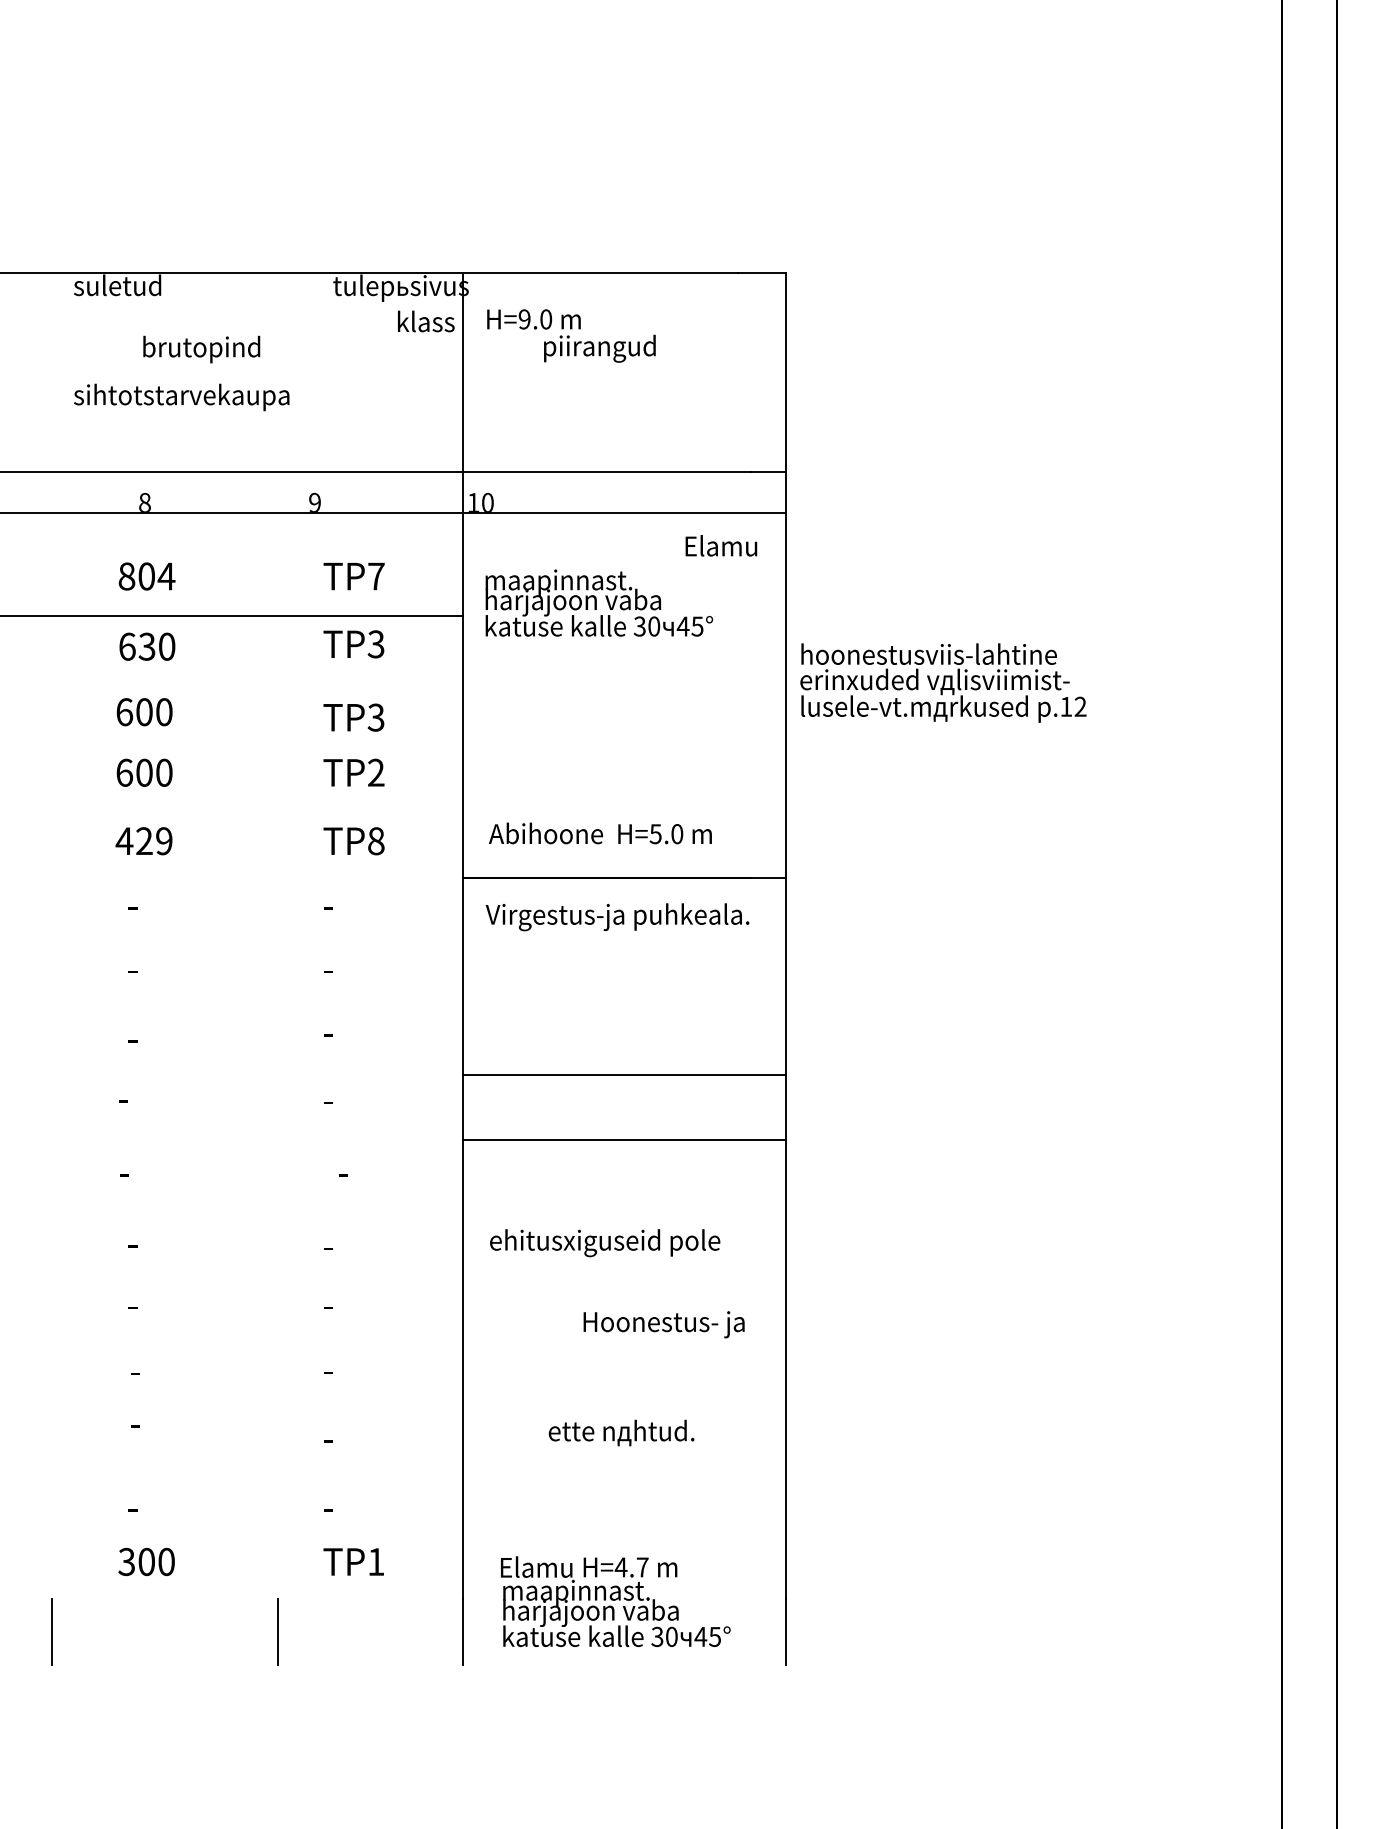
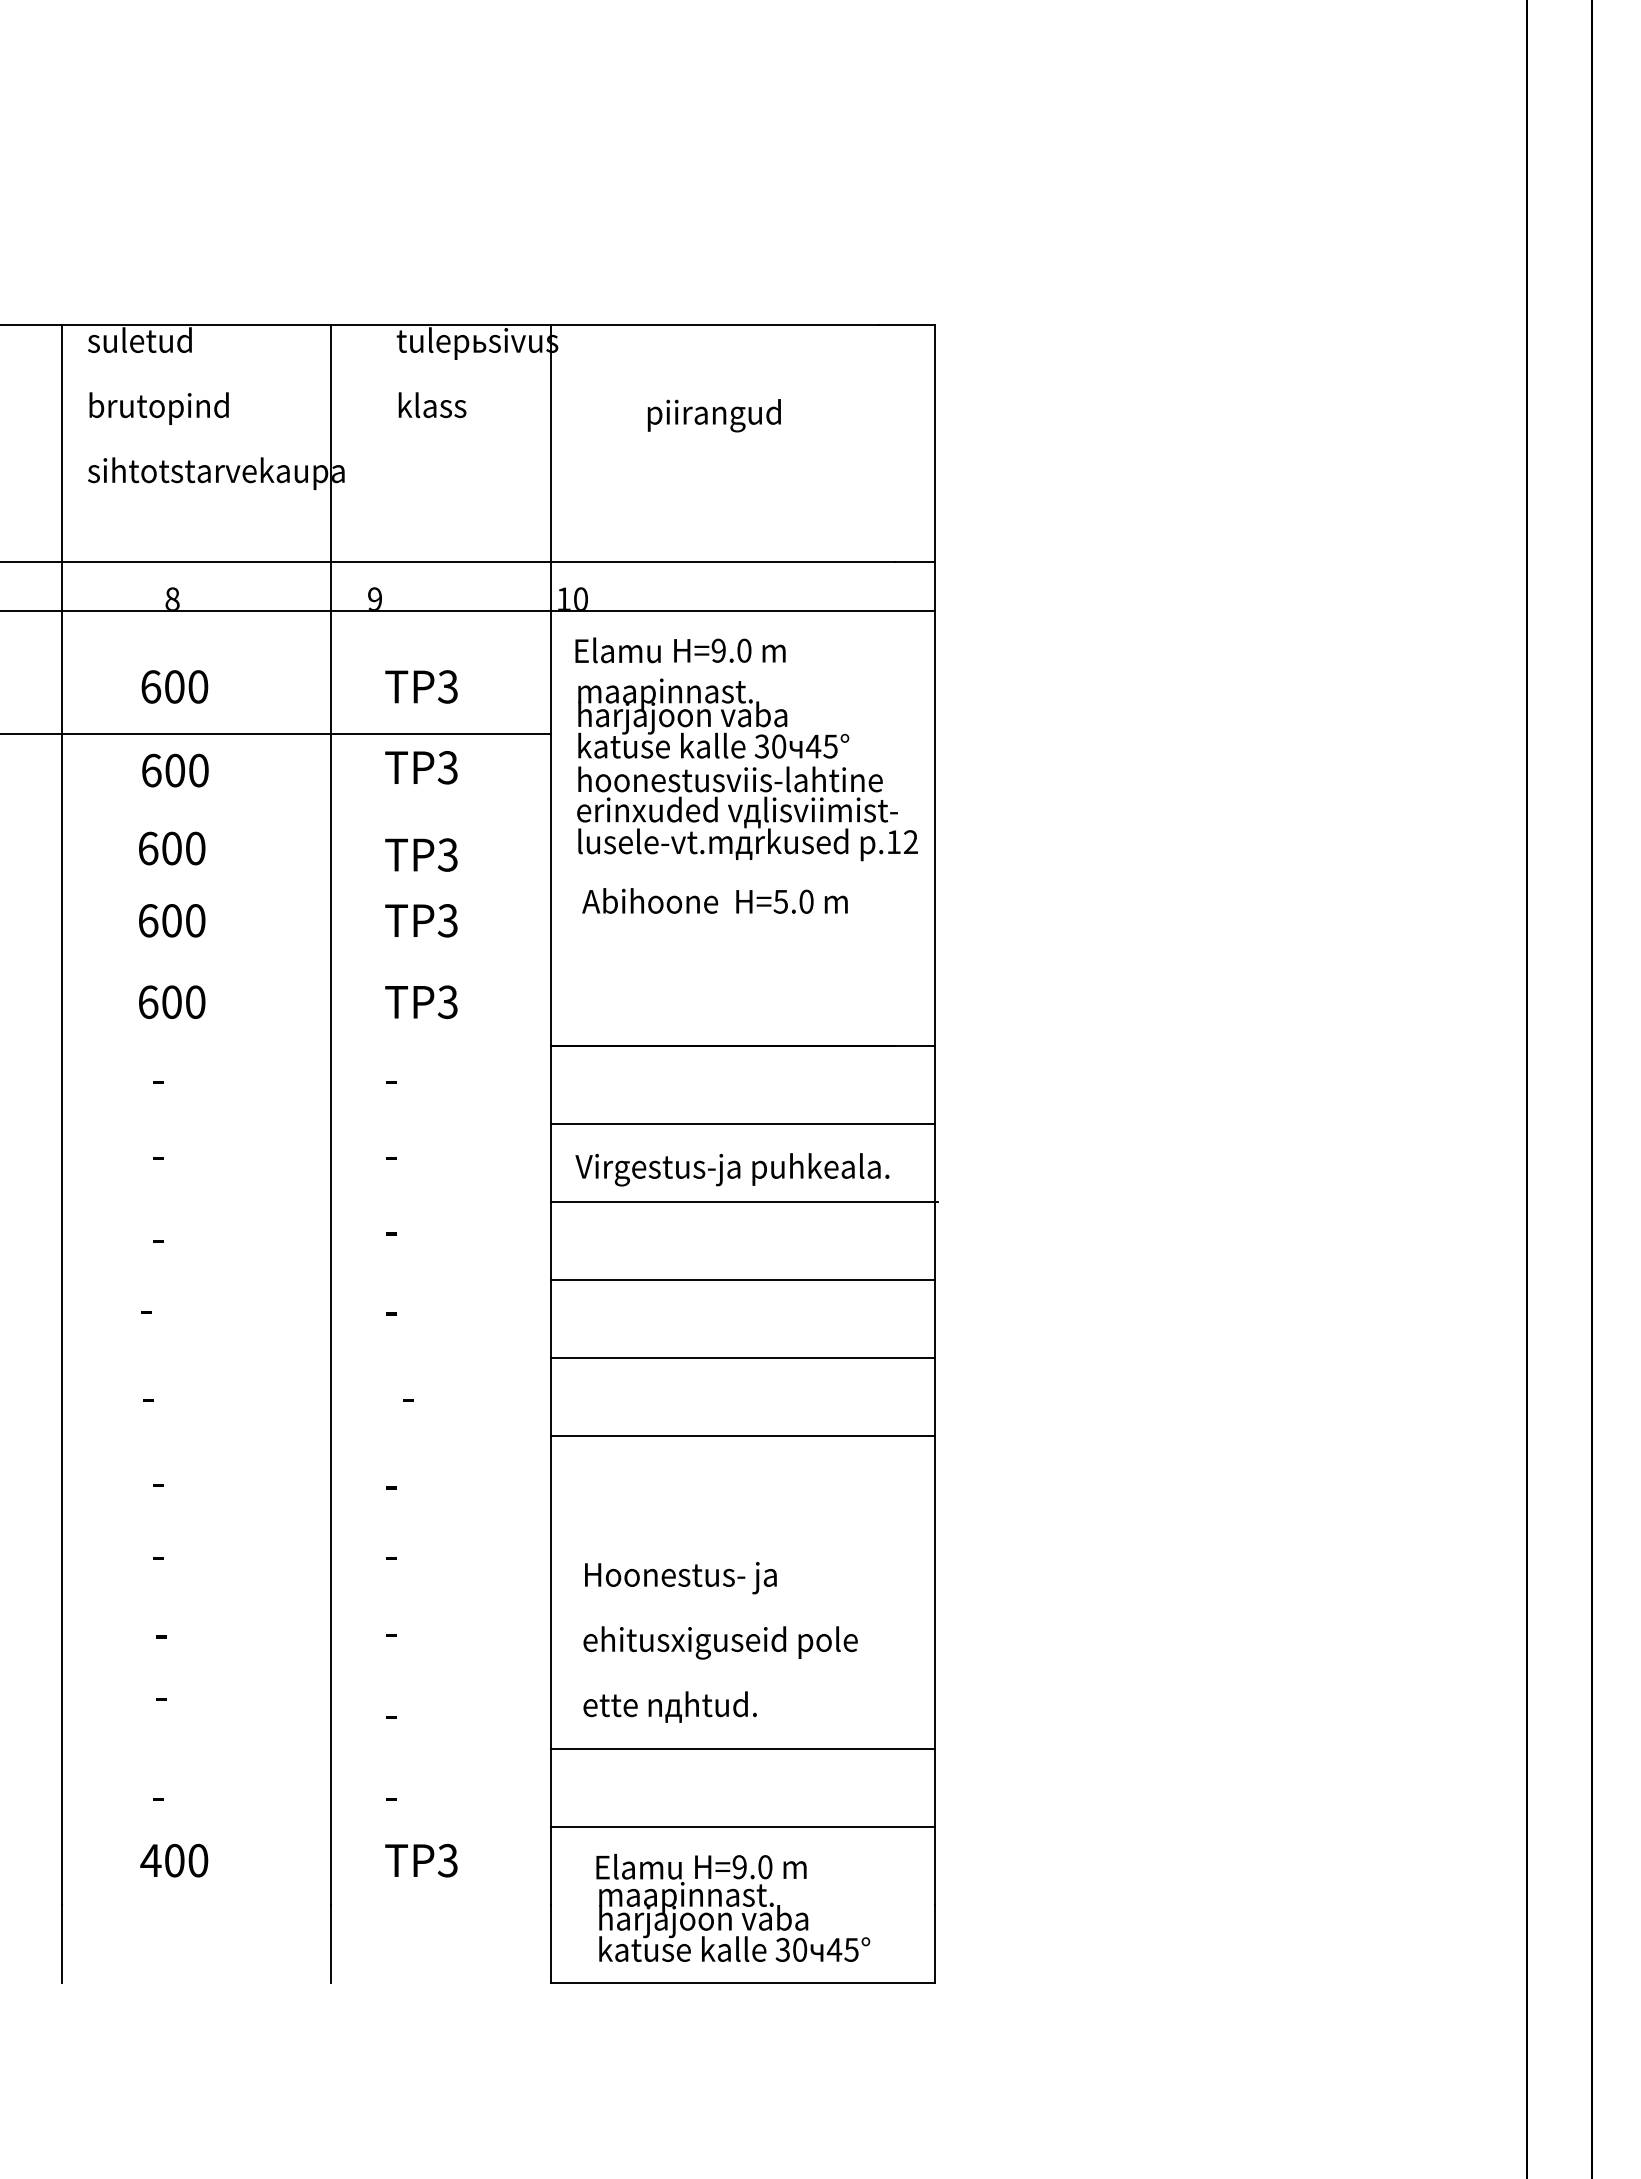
text: (533, 319) -> (729, 650), moved
text: (426, 321) -> (432, 405), moved
text: (201, 349) -> (158, 408), moved
text: (720, 545) -> (617, 650), moved
text: (146, 576) -> (174, 686), 804 -> 600
text: (376, 576) -> (448, 686), TP7 -> TP3
text: (146, 646) -> (174, 770), 630 -> 600
text: (943, 682) -> (747, 813), moved
text: (375, 772) -> (447, 920), TP2 -> TP3
text: (600, 833) -> (714, 900), moved
text: (144, 840) -> (171, 1001), 429 -> 600
text: (375, 840) -> (447, 1001), TP8 -> TP3
text: (617, 917) -> (732, 1169), moved
line: (52, 935) -> (62, 1114), added
line: (278, 935) -> (331, 1114), added
line: (624, 943) -> (743, 1124), added
line: (625, 1009) -> (744, 1202), added
line: (624, 1205) -> (743, 1436), added
text: (605, 1242) -> (720, 1642), moved
text: (663, 1325) -> (680, 1578), moved
text: (620, 1432) -> (669, 1706), moved
line: (624, 1467) -> (743, 1748), added
line: (624, 1533) -> (743, 1826), added
text: (126, 1561) -> (150, 1860), 300 -> 400
text: (375, 1561) -> (447, 1860), TP1 -> TP3
text: (631, 1567) -> (752, 1867), H=4.7 -> H=9.0
line: (624, 1665) -> (743, 1983), added

